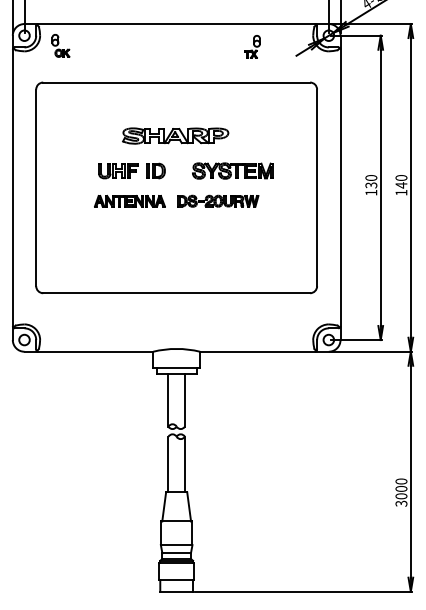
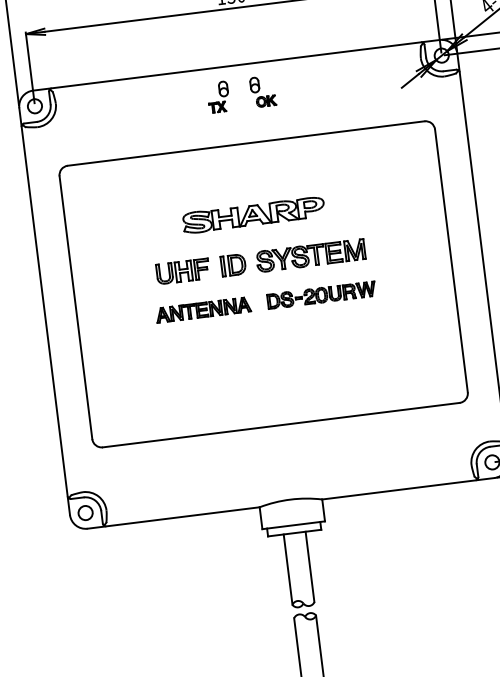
part: (60, 45) -> (262, 91), moved
part: (252, 46) -> (218, 96), moved
part: (232, 170) -> (310, 254), moved

